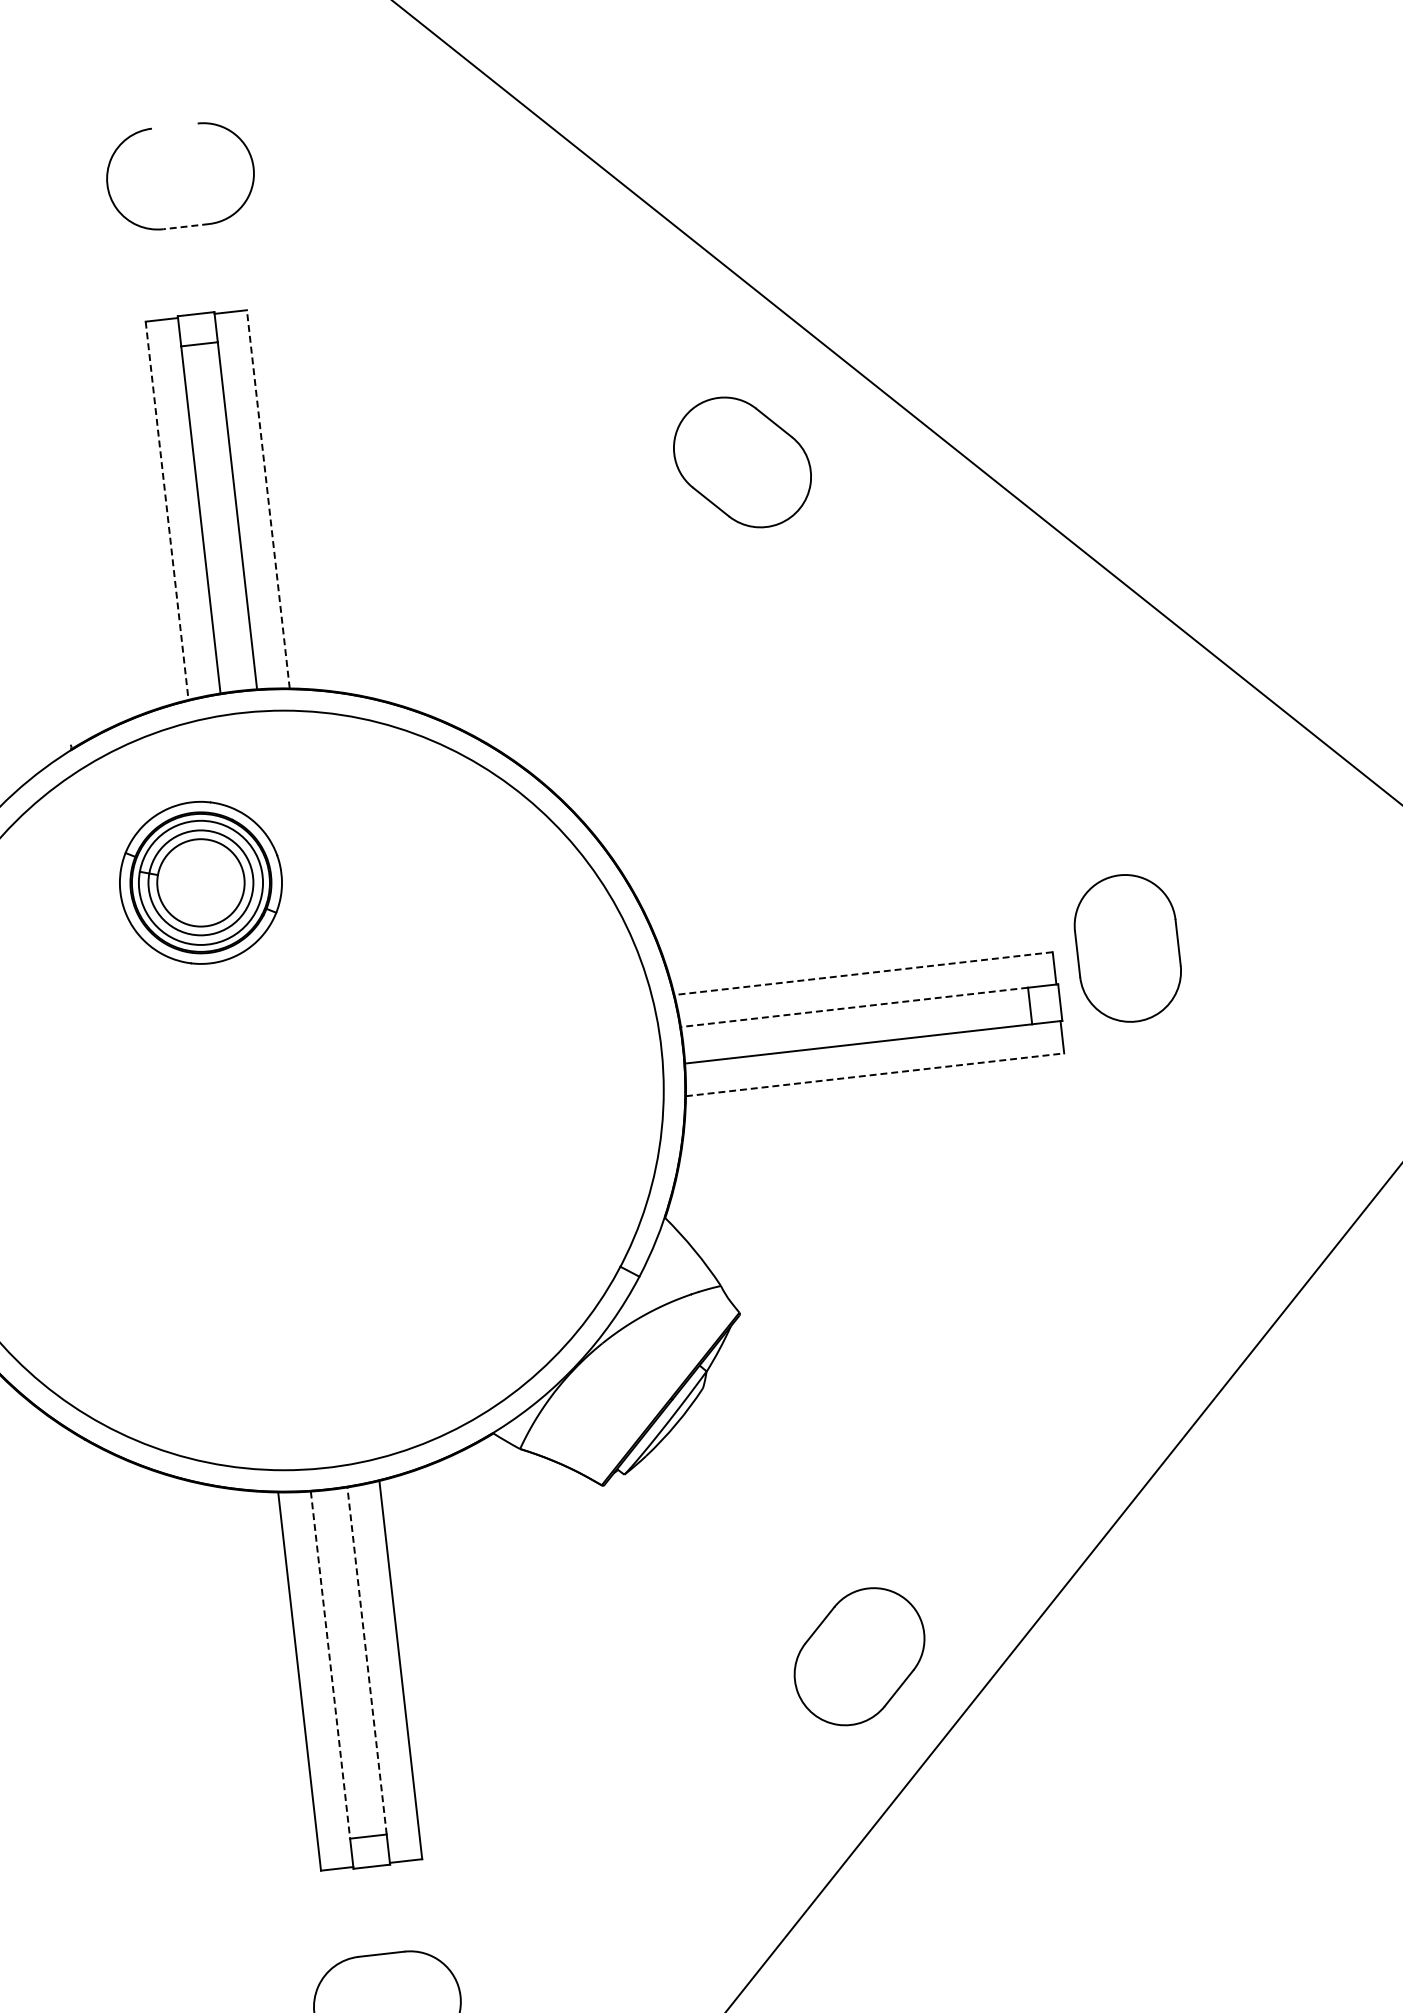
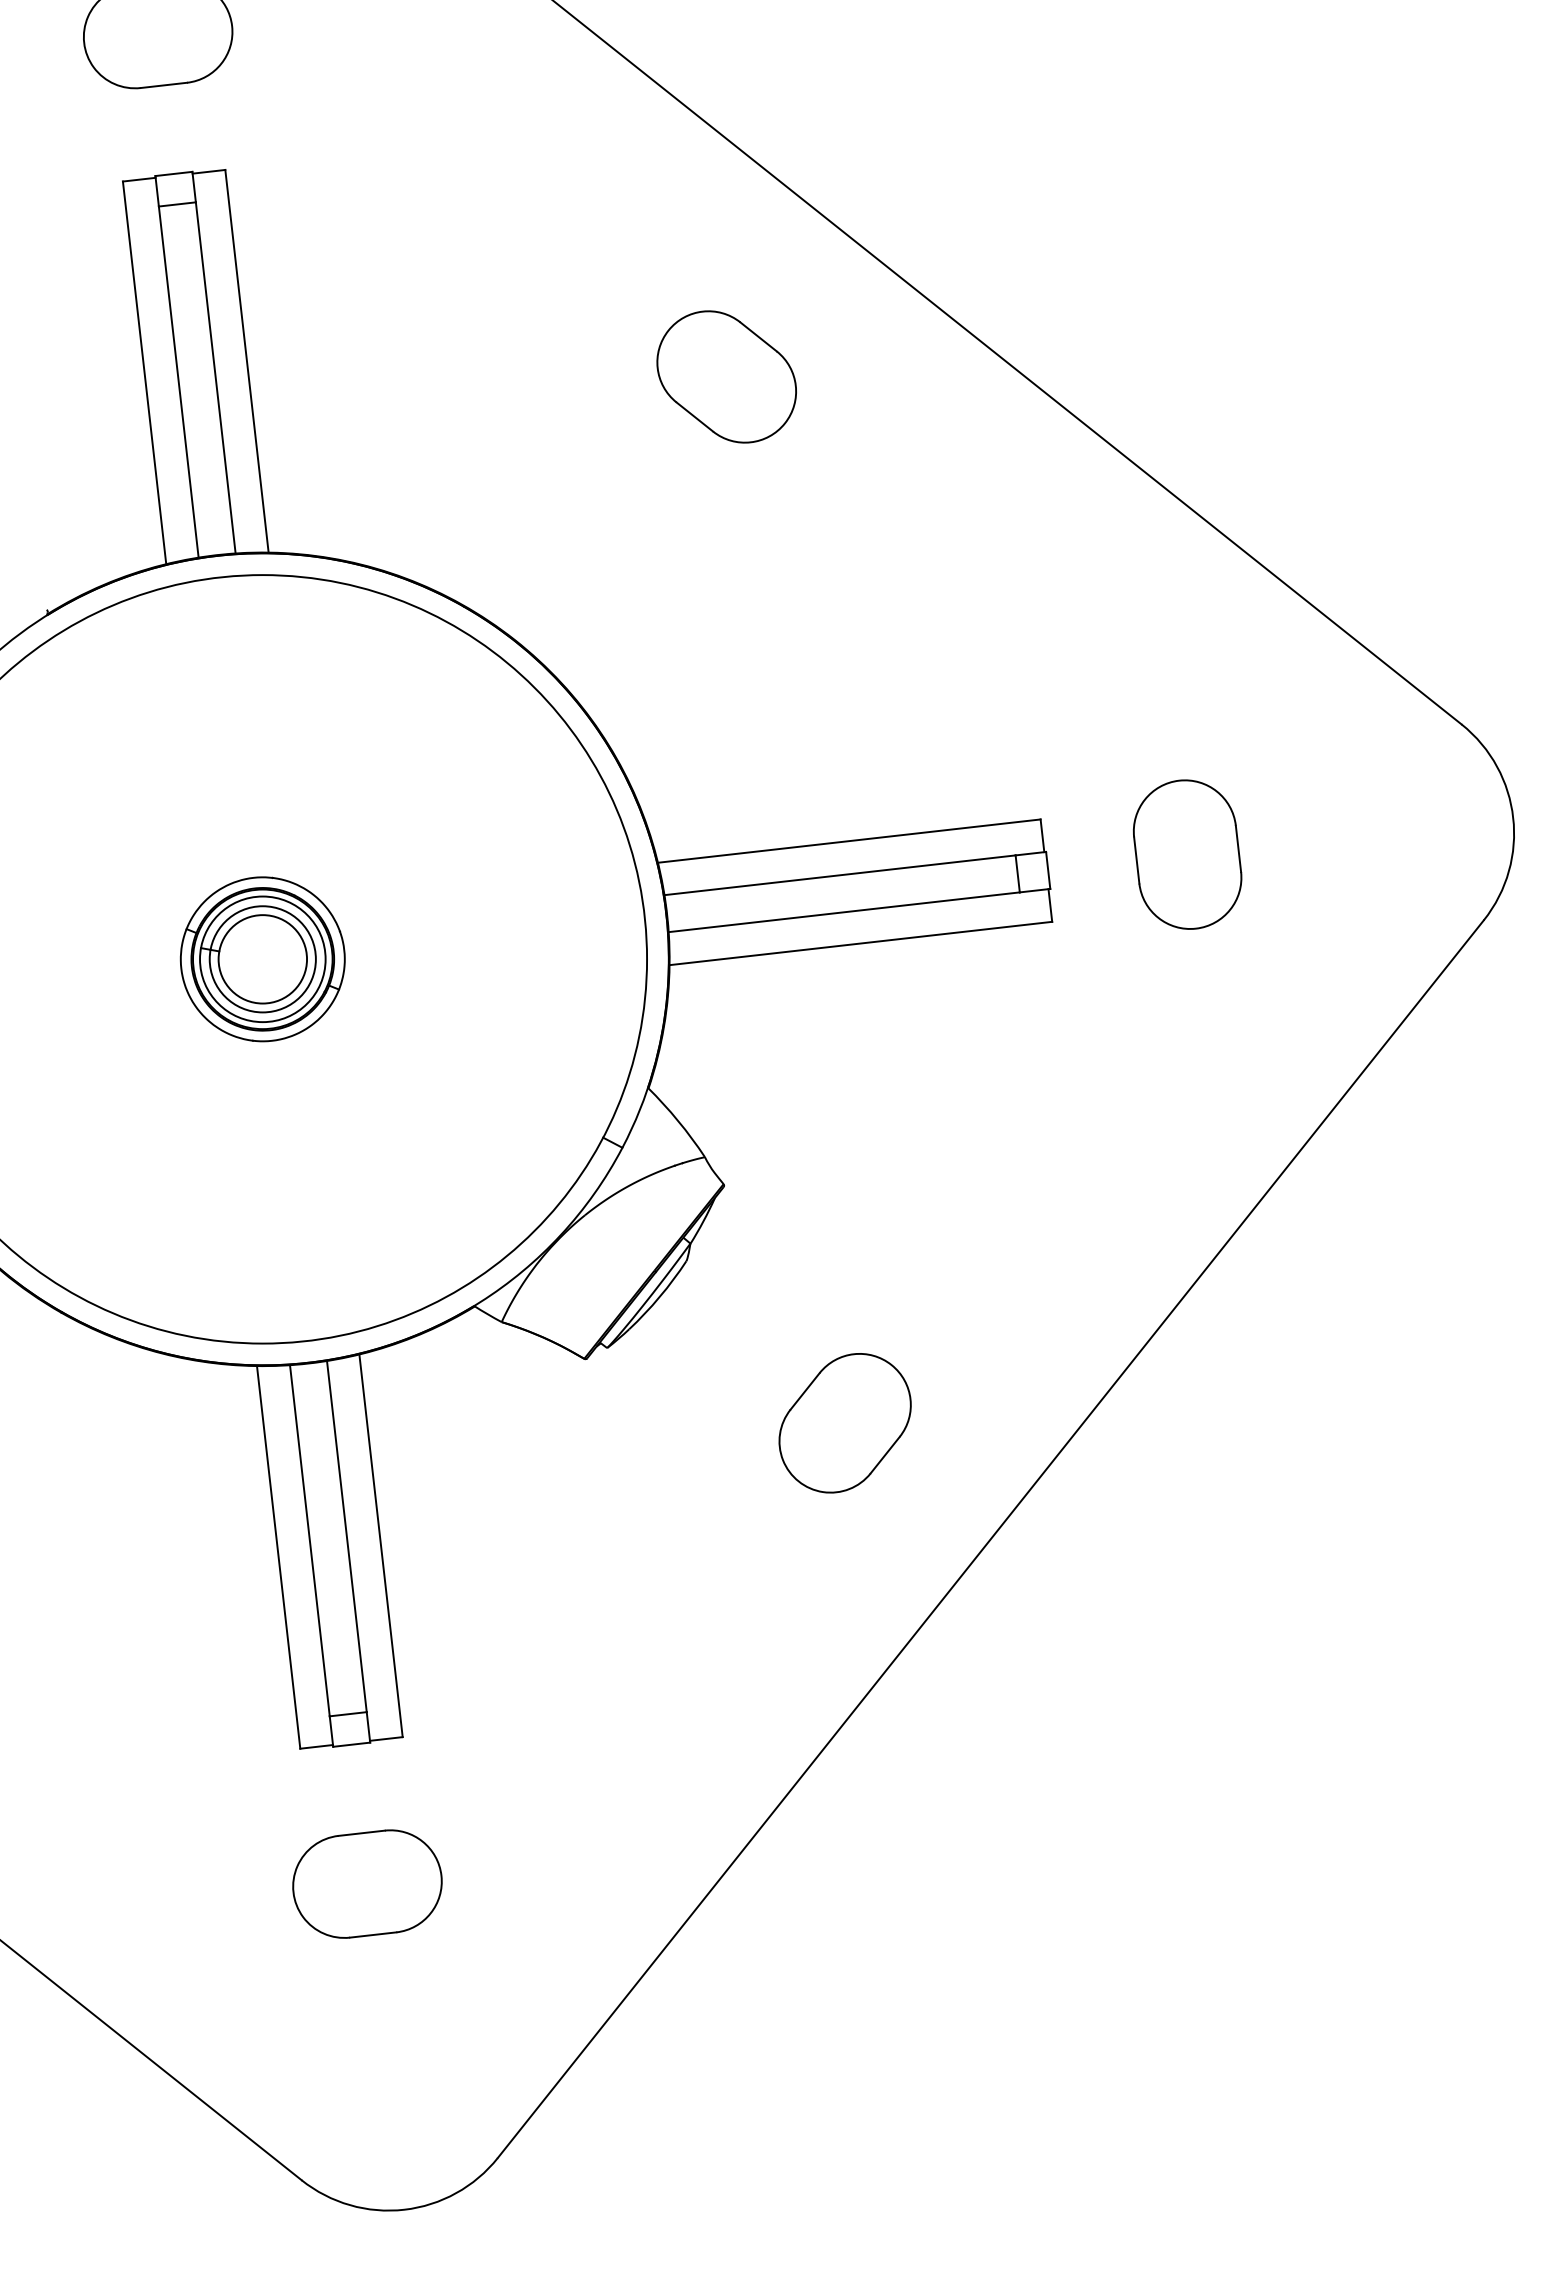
line: (185, 226) -> (163, 85), dashed -> solid
part: (742, 461) -> (726, 376), moved
line: (267, 499) -> (246, 361), dashed -> solid
line: (167, 510) -> (144, 372), dashed -> solid
part: (200, 883) -> (262, 959), moved
part: (1127, 948) -> (1187, 854), moved
line: (863, 973) -> (849, 841), dashed -> solid
line: (854, 1007) -> (840, 875), dashed -> solid
line: (874, 1074) -> (860, 943), dashed -> solid
part: (858, 1656) -> (844, 1423), moved
line: (366, 1660) -> (346, 1536), dashed -> solid
line: (330, 1664) -> (309, 1540), dashed -> solid

